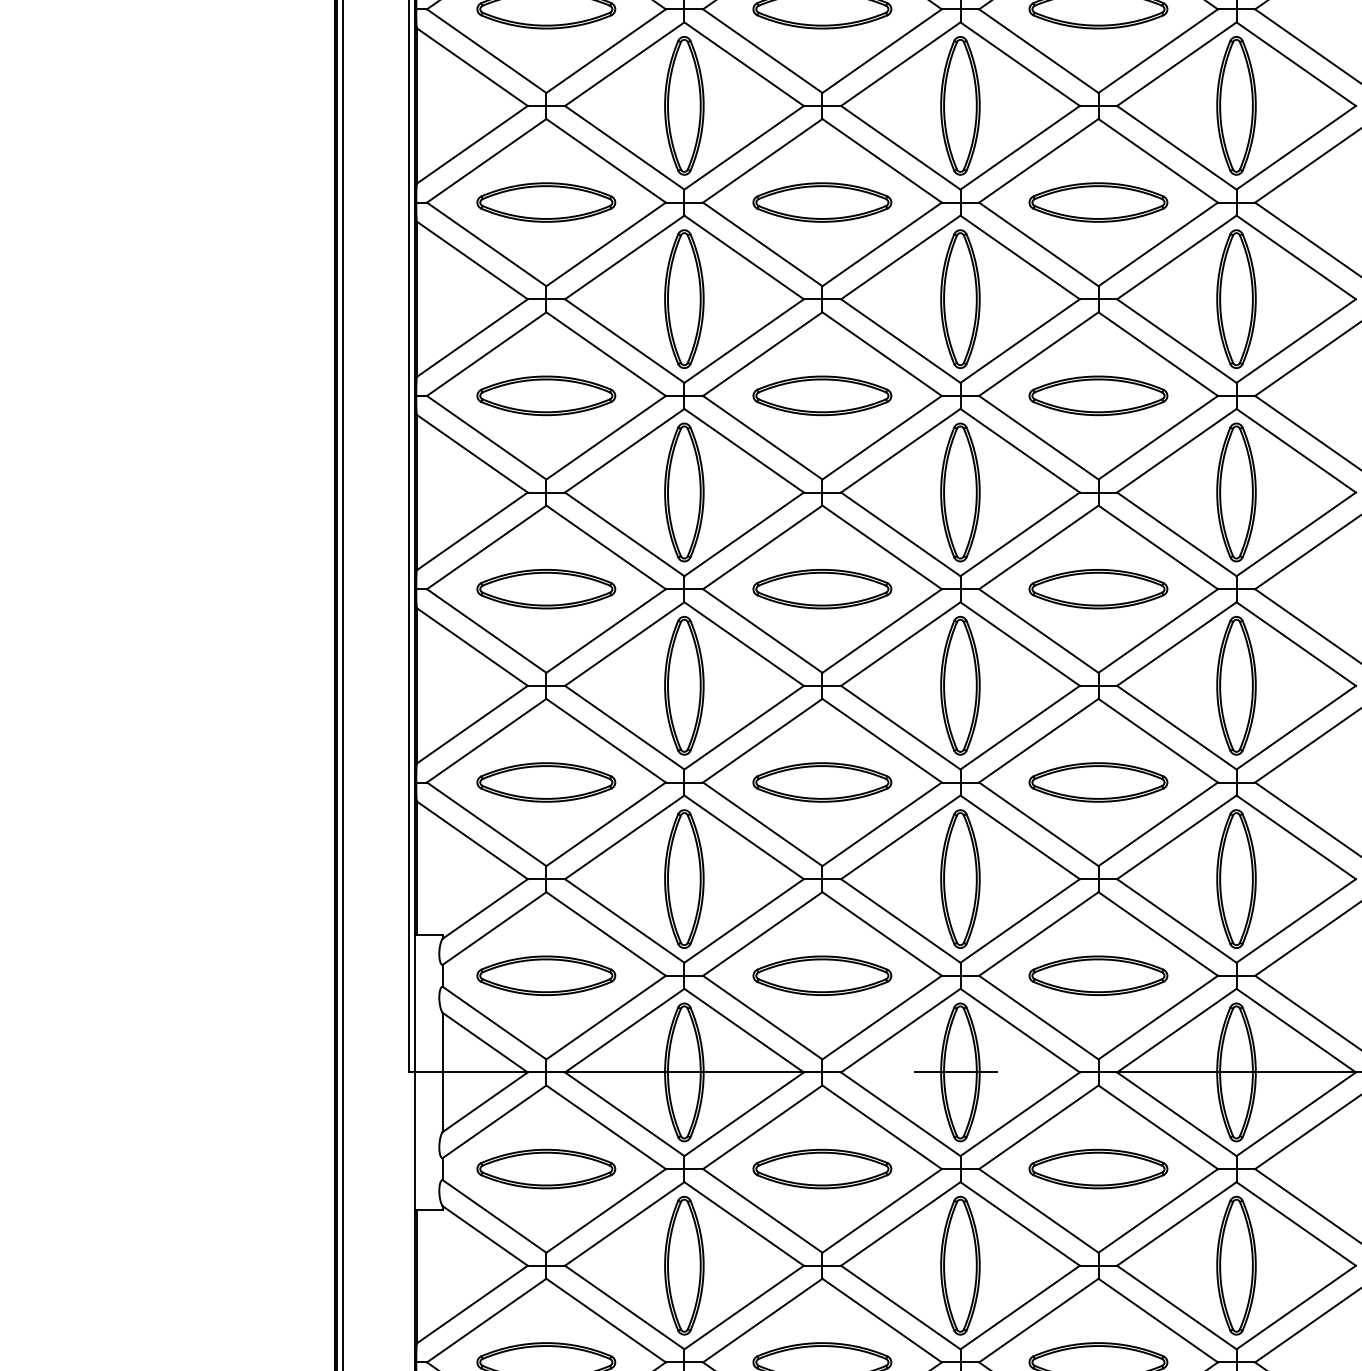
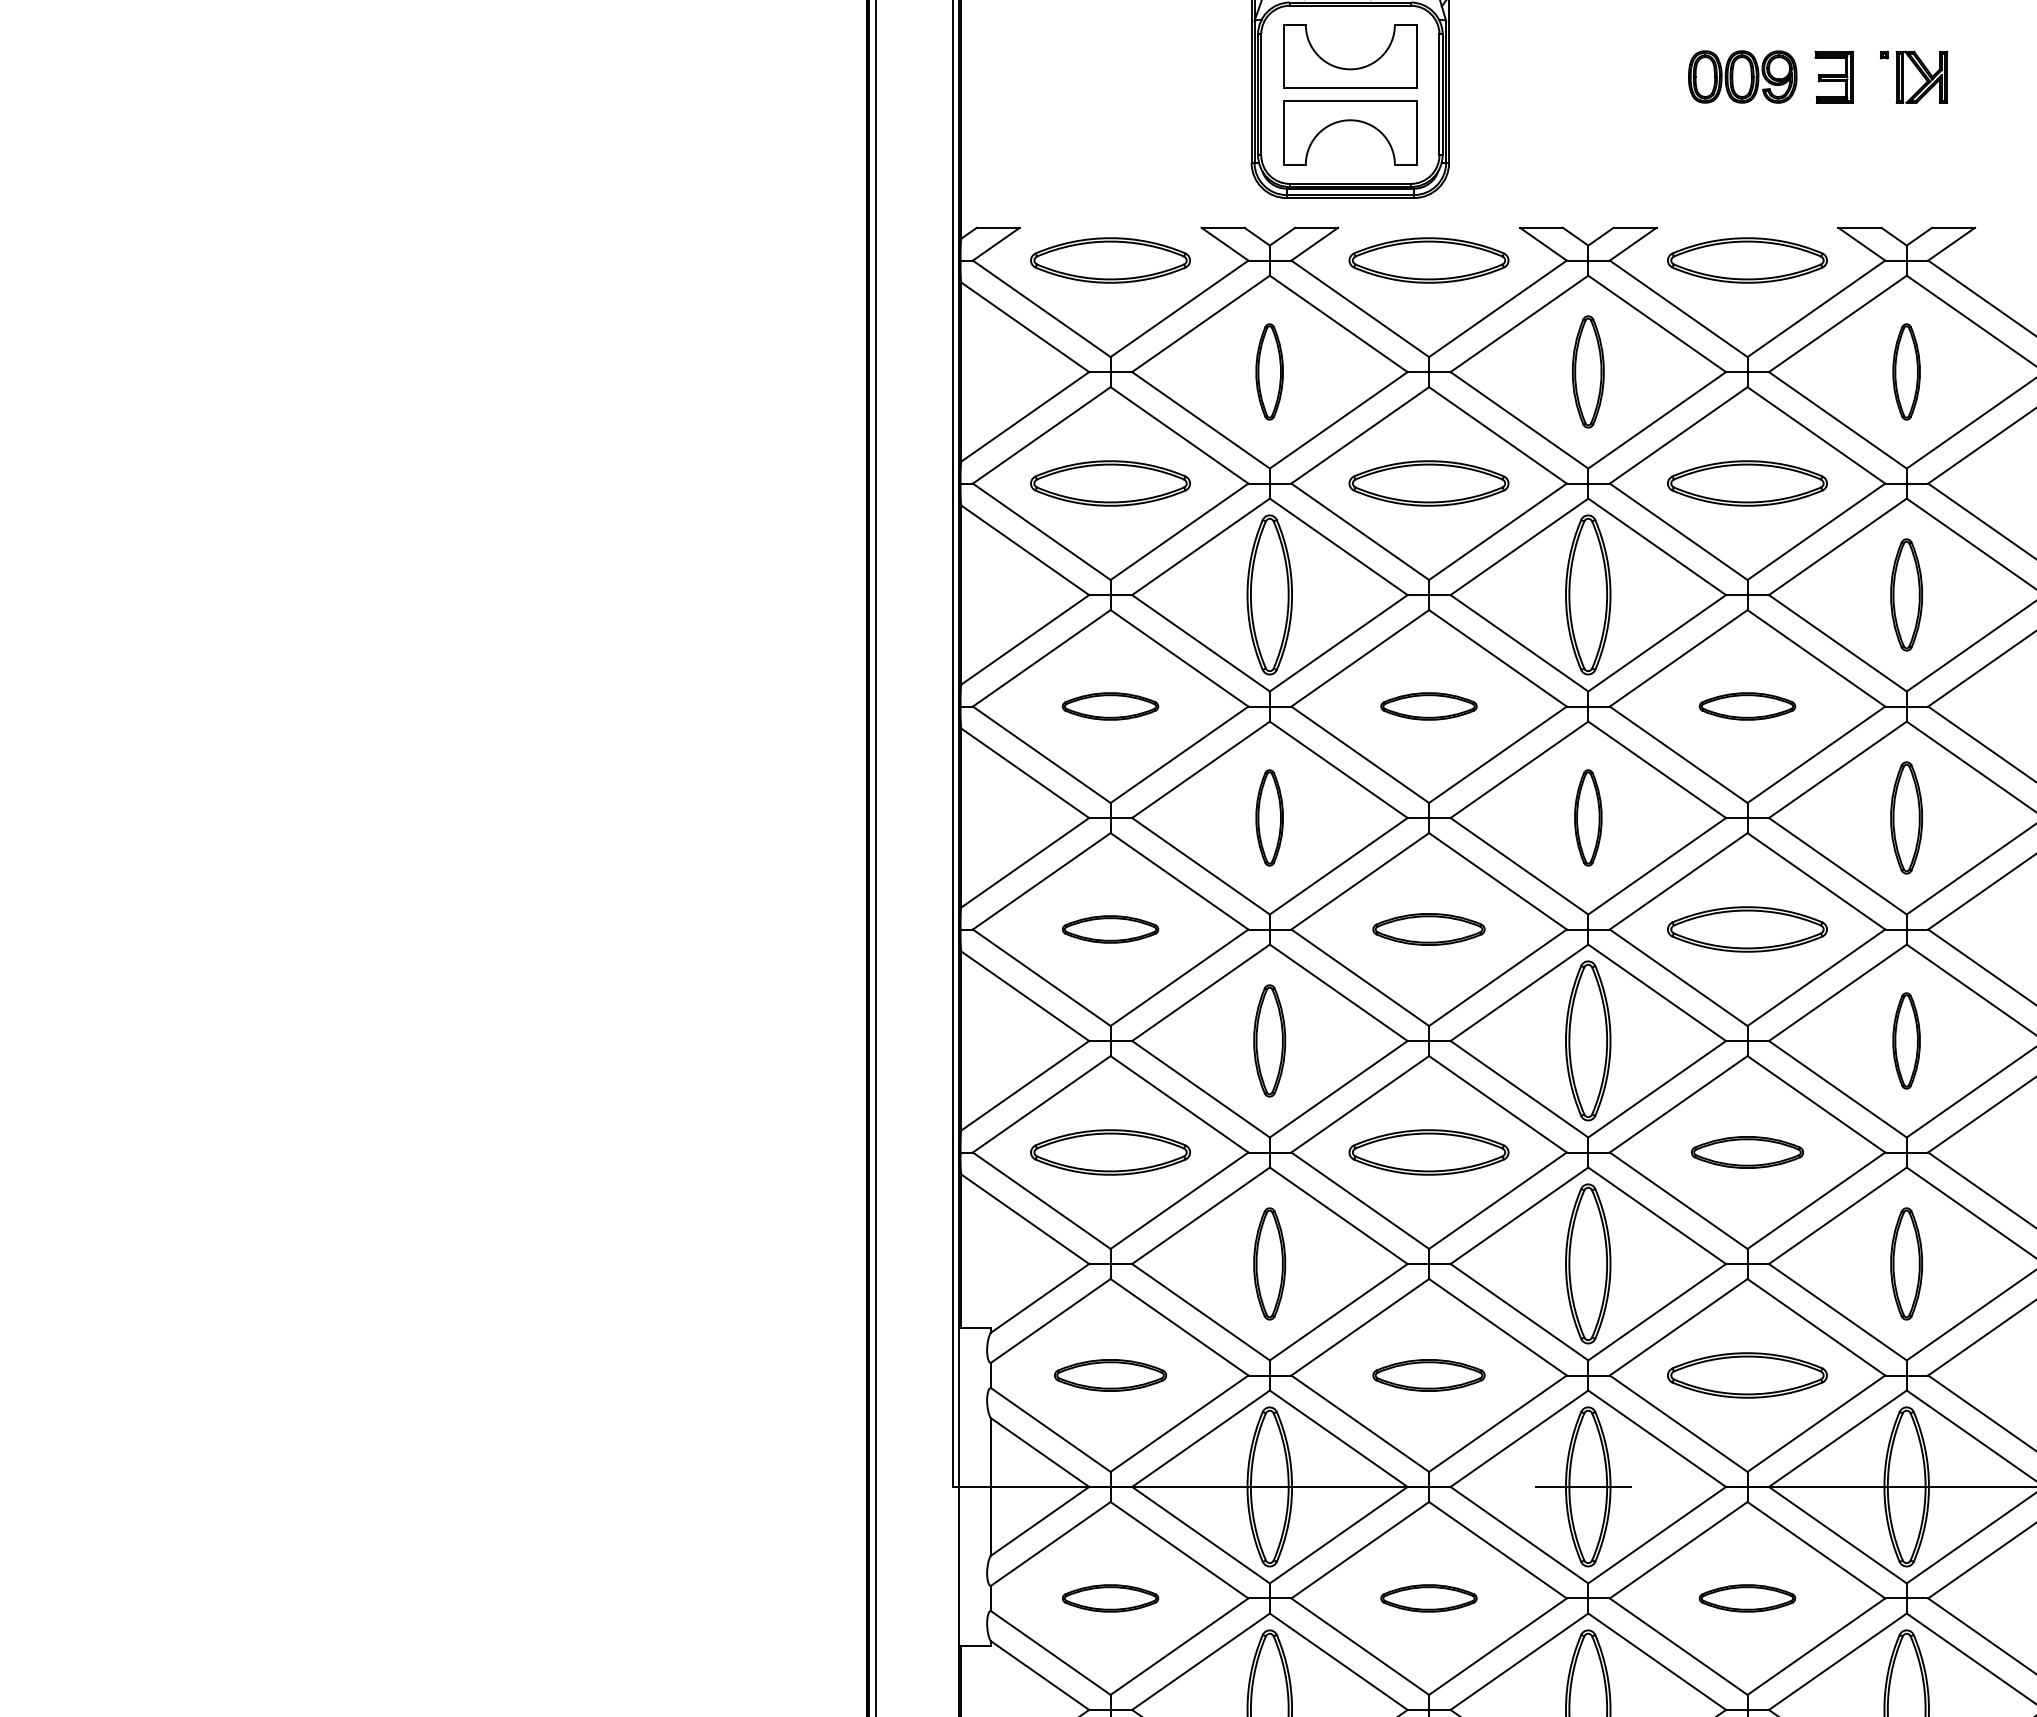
part: (684, 105) -> (1269, 371), size x0.6
part: (960, 105) -> (1588, 371), size x0.7
part: (1236, 105) -> (1906, 371), size x0.6
part: (1236, 298) -> (1906, 594), size x0.7
part: (546, 395) -> (1110, 706), size x0.6
part: (821, 395) -> (1428, 706), size x0.6
part: (1098, 395) -> (1747, 706), size x0.6
part: (684, 492) -> (1269, 817), size x0.6
part: (960, 492) -> (1588, 817), size x0.6
part: (1236, 492) -> (1906, 817), size x0.7
part: (546, 589) -> (1110, 929), size x0.6
part: (821, 589) -> (1428, 929), size x0.7
part: (684, 685) -> (1269, 1040), size x0.7
part: (1236, 685) -> (1906, 1040), size x0.6
part: (1098, 782) -> (1747, 1152), size x0.7
part: (684, 878) -> (1269, 1263), size x0.7
part: (1236, 878) -> (1906, 1263), size x0.7
part: (546, 975) -> (1110, 1375), size x0.7
part: (821, 975) -> (1428, 1375), size x0.7
part: (546, 1169) -> (1110, 1598), size x0.6
part: (821, 1169) -> (1428, 1598), size x0.6
part: (1098, 1169) -> (1747, 1598), size x0.6

